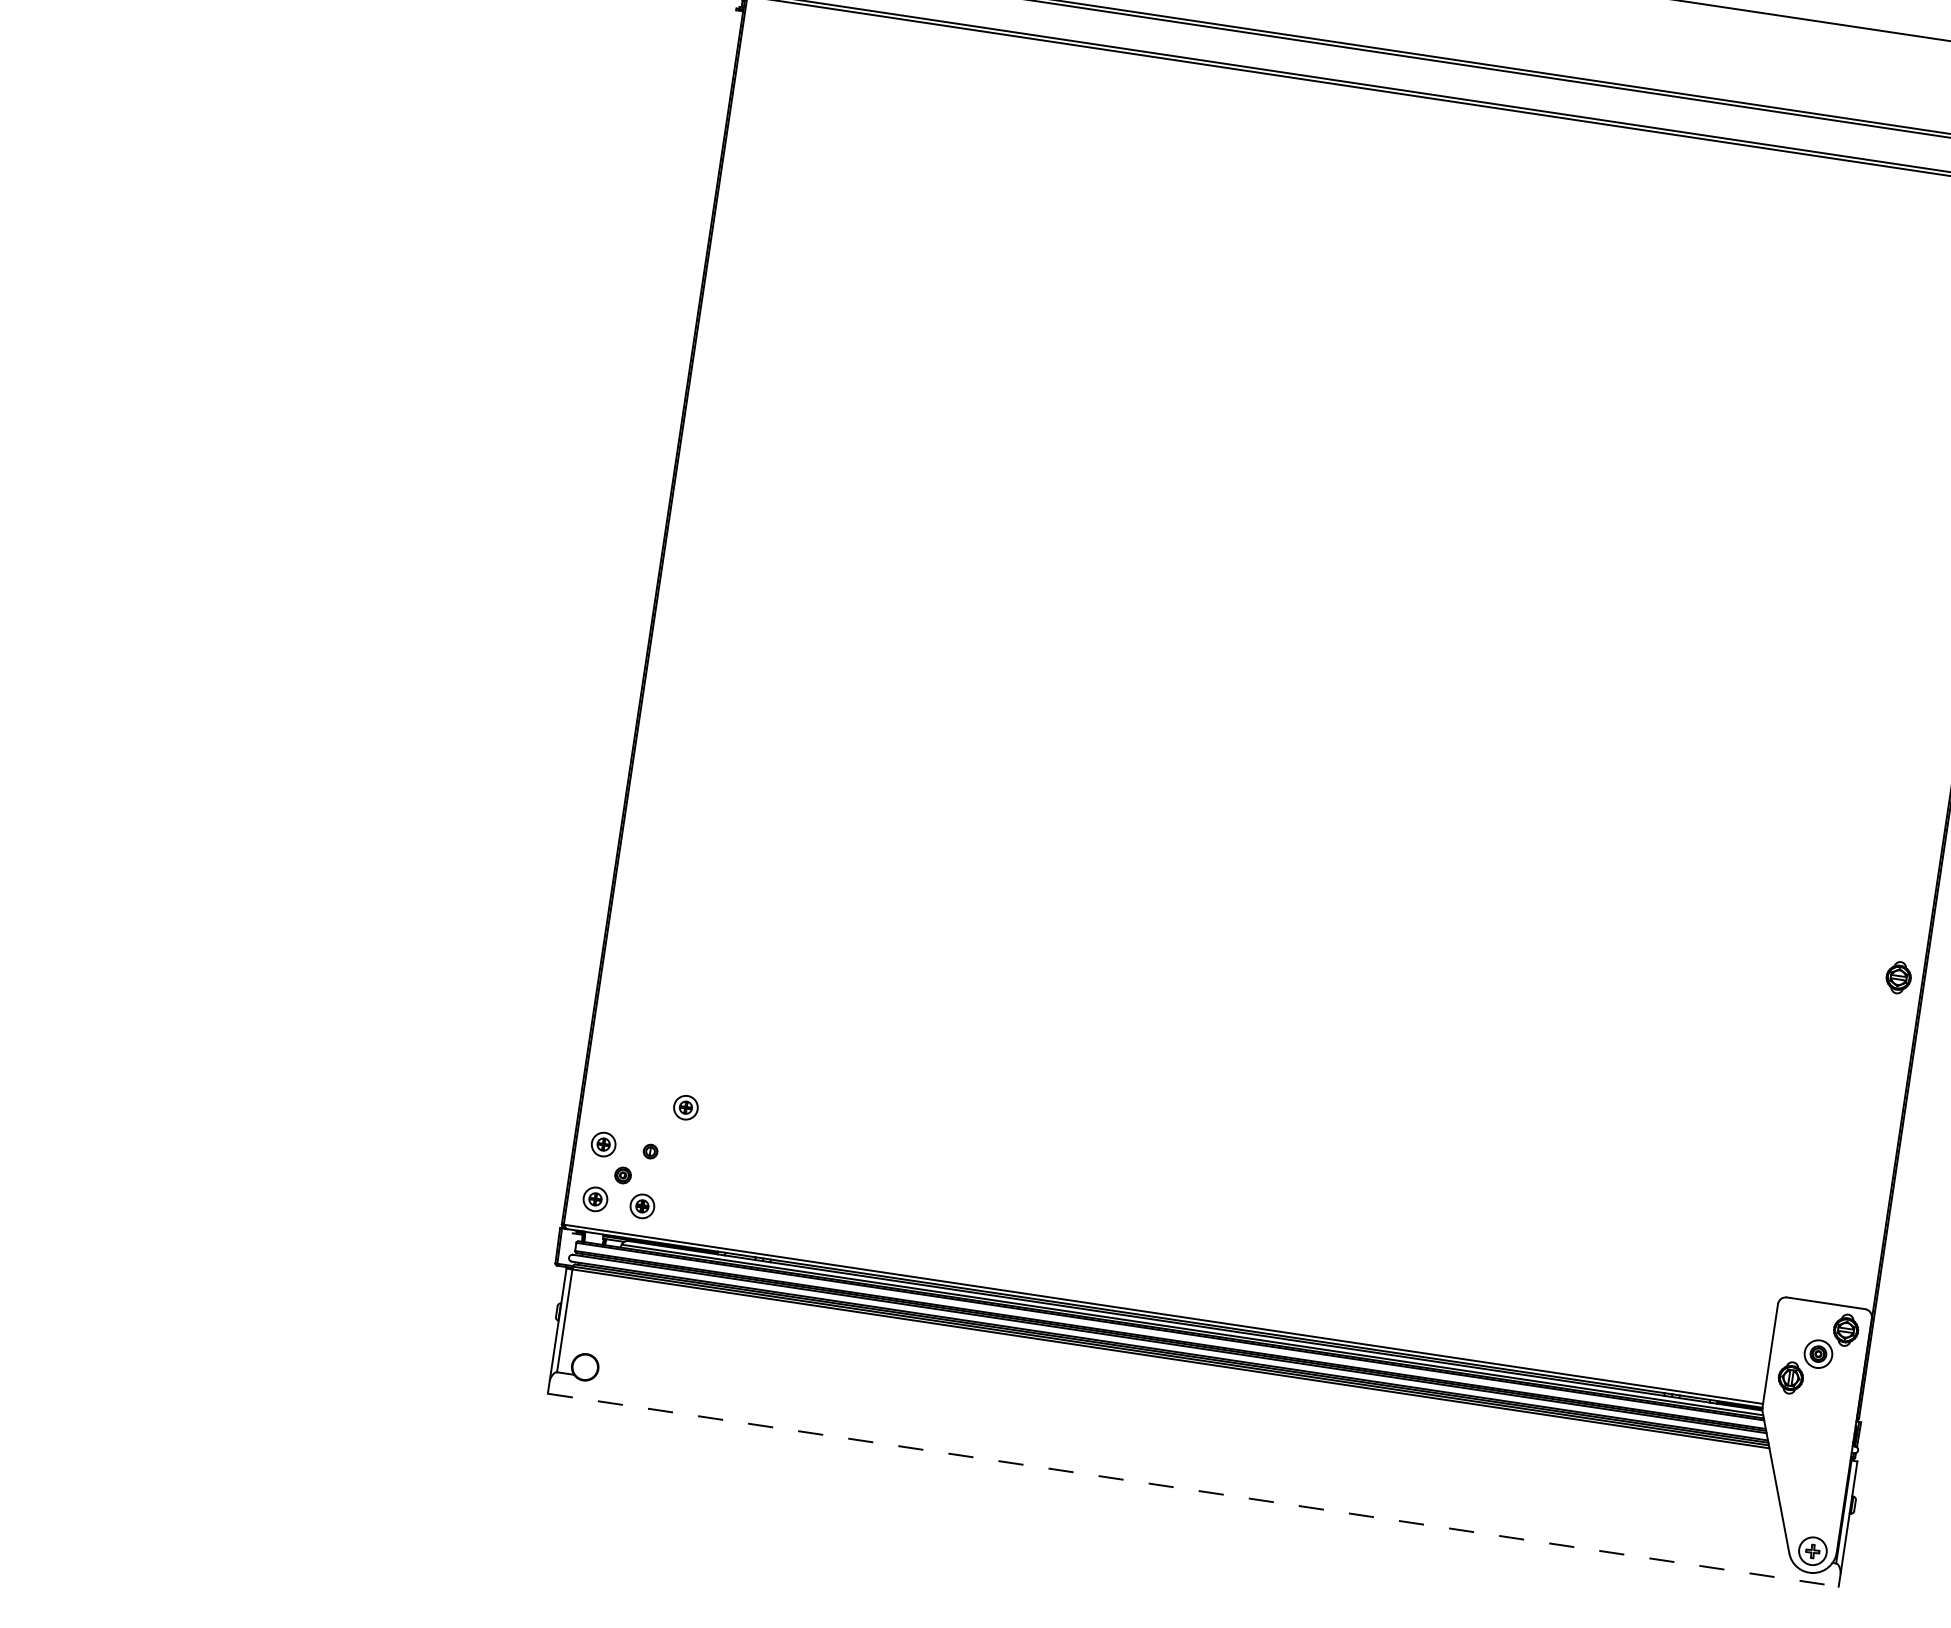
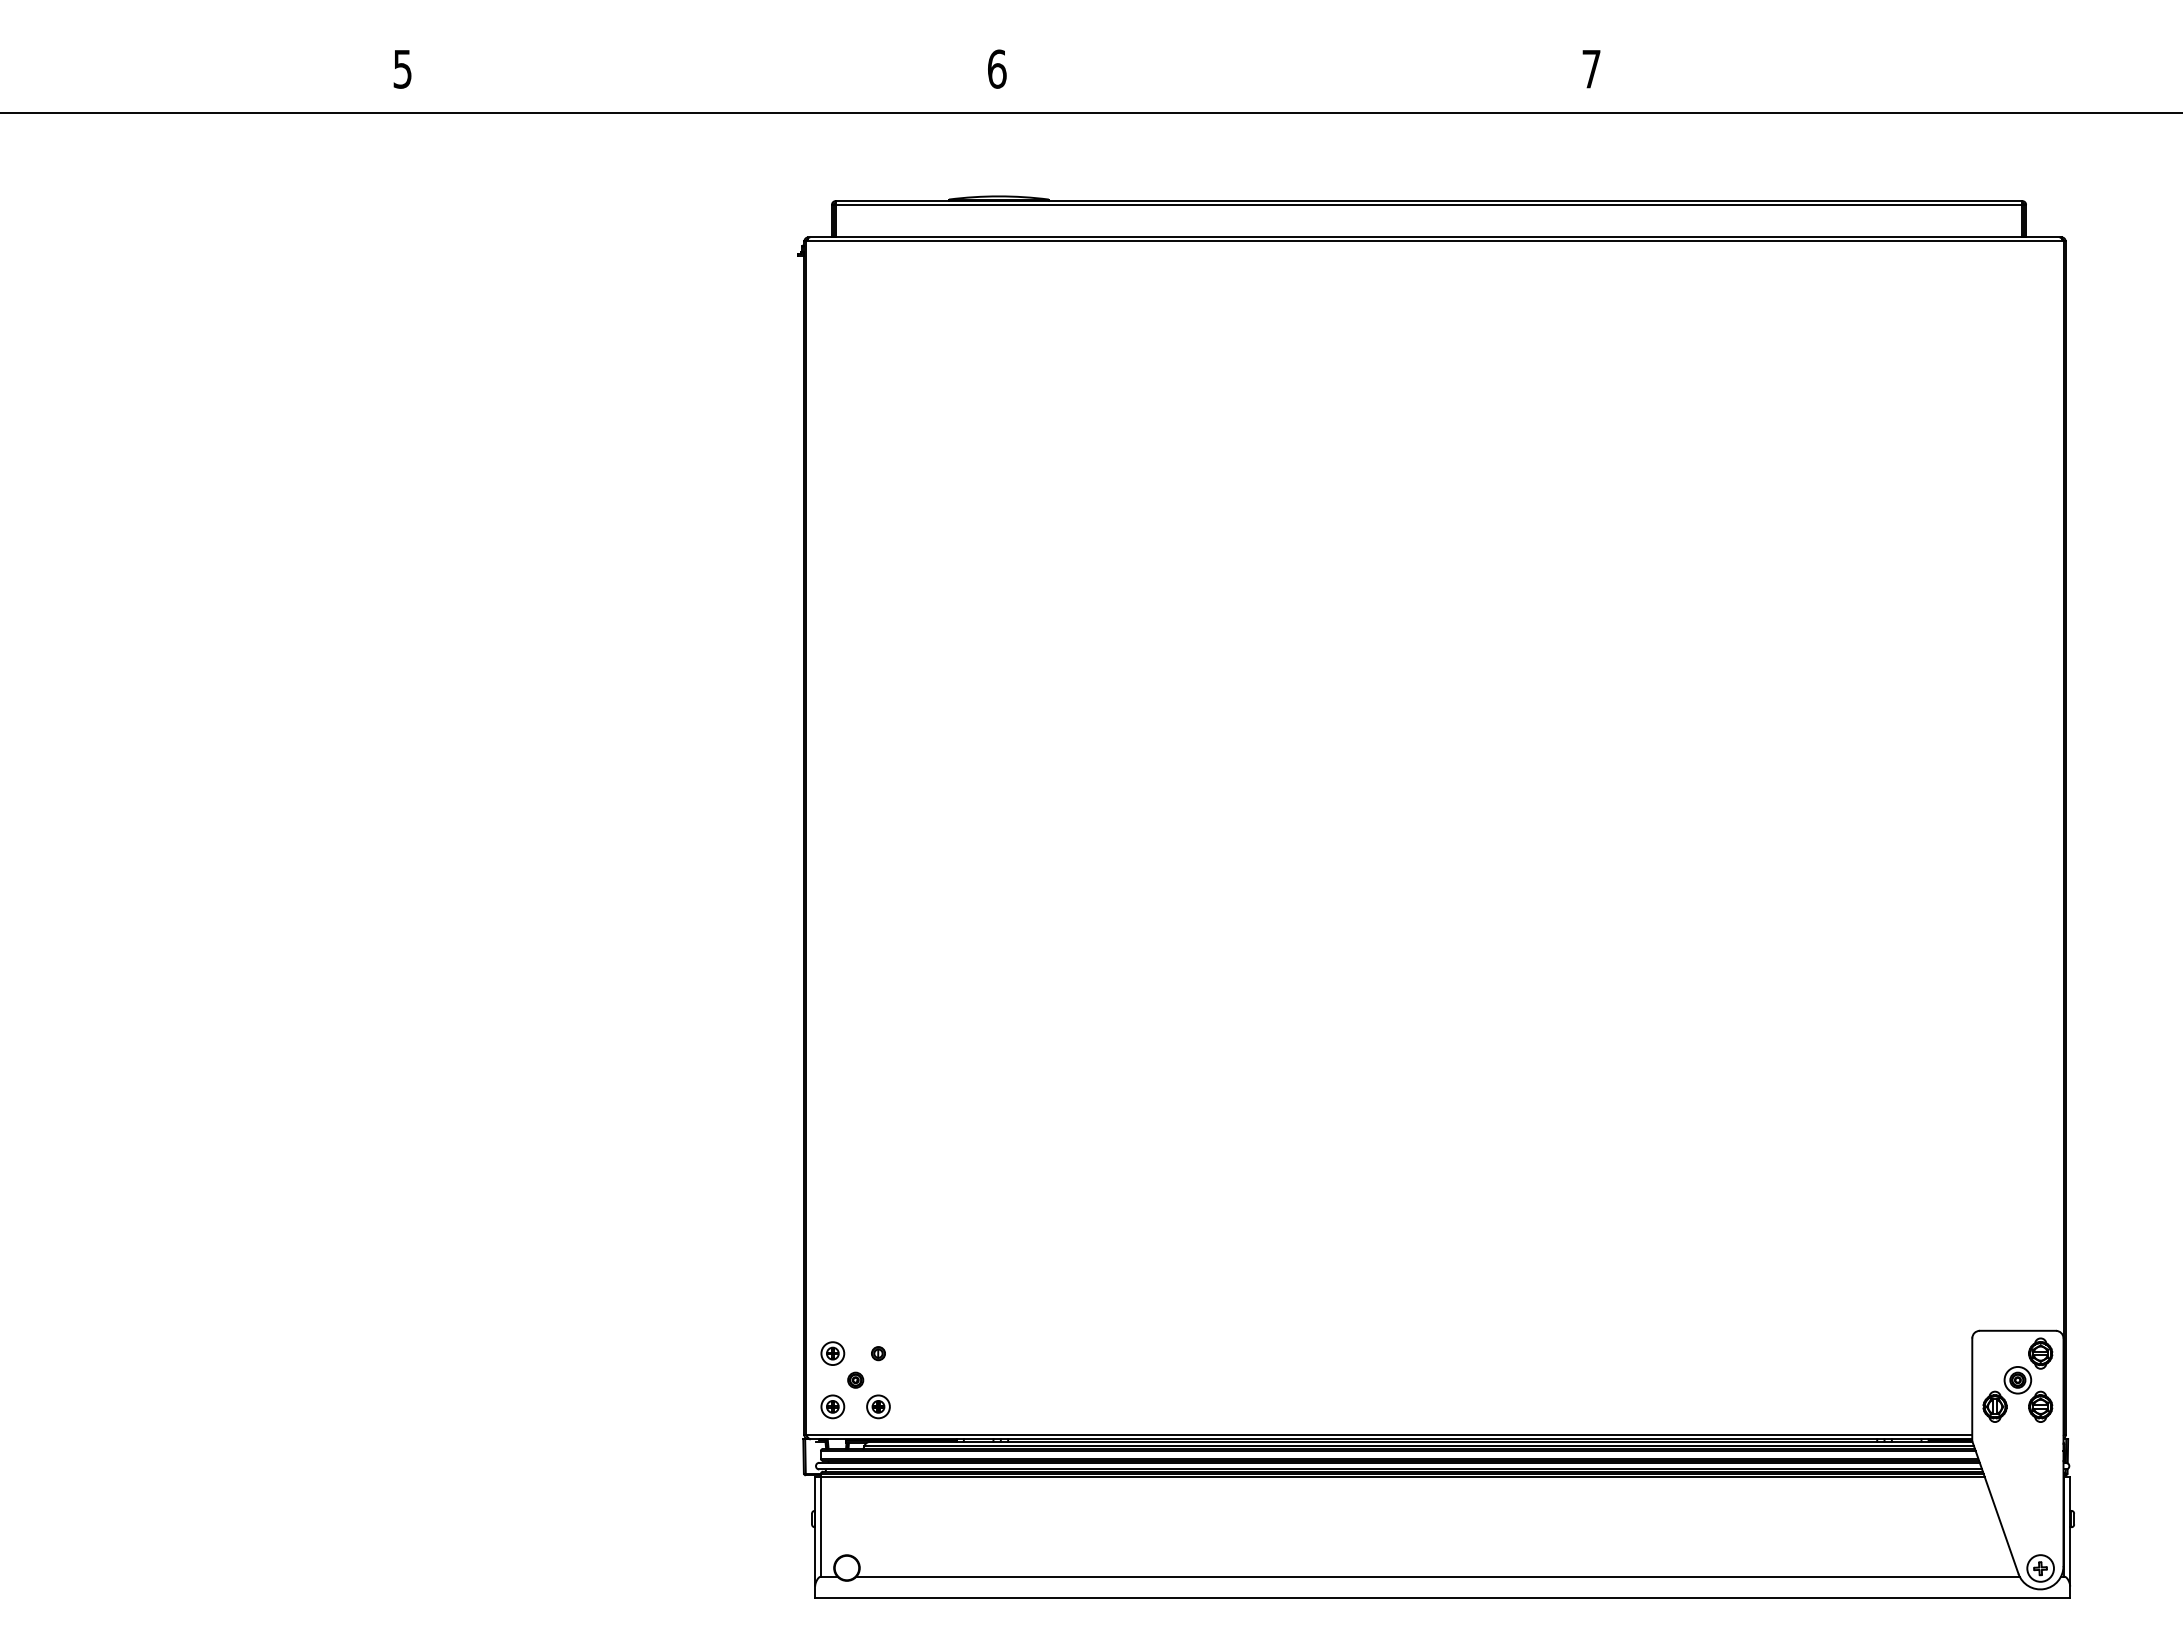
part: (1898, 977) -> (2040, 1406), moved
part: (685, 1107) -> (905, 1306), removed
line: (1191, 1466) -> (1437, 1576), added
line: (1193, 1490) -> (1442, 1598), dashed -> solid

